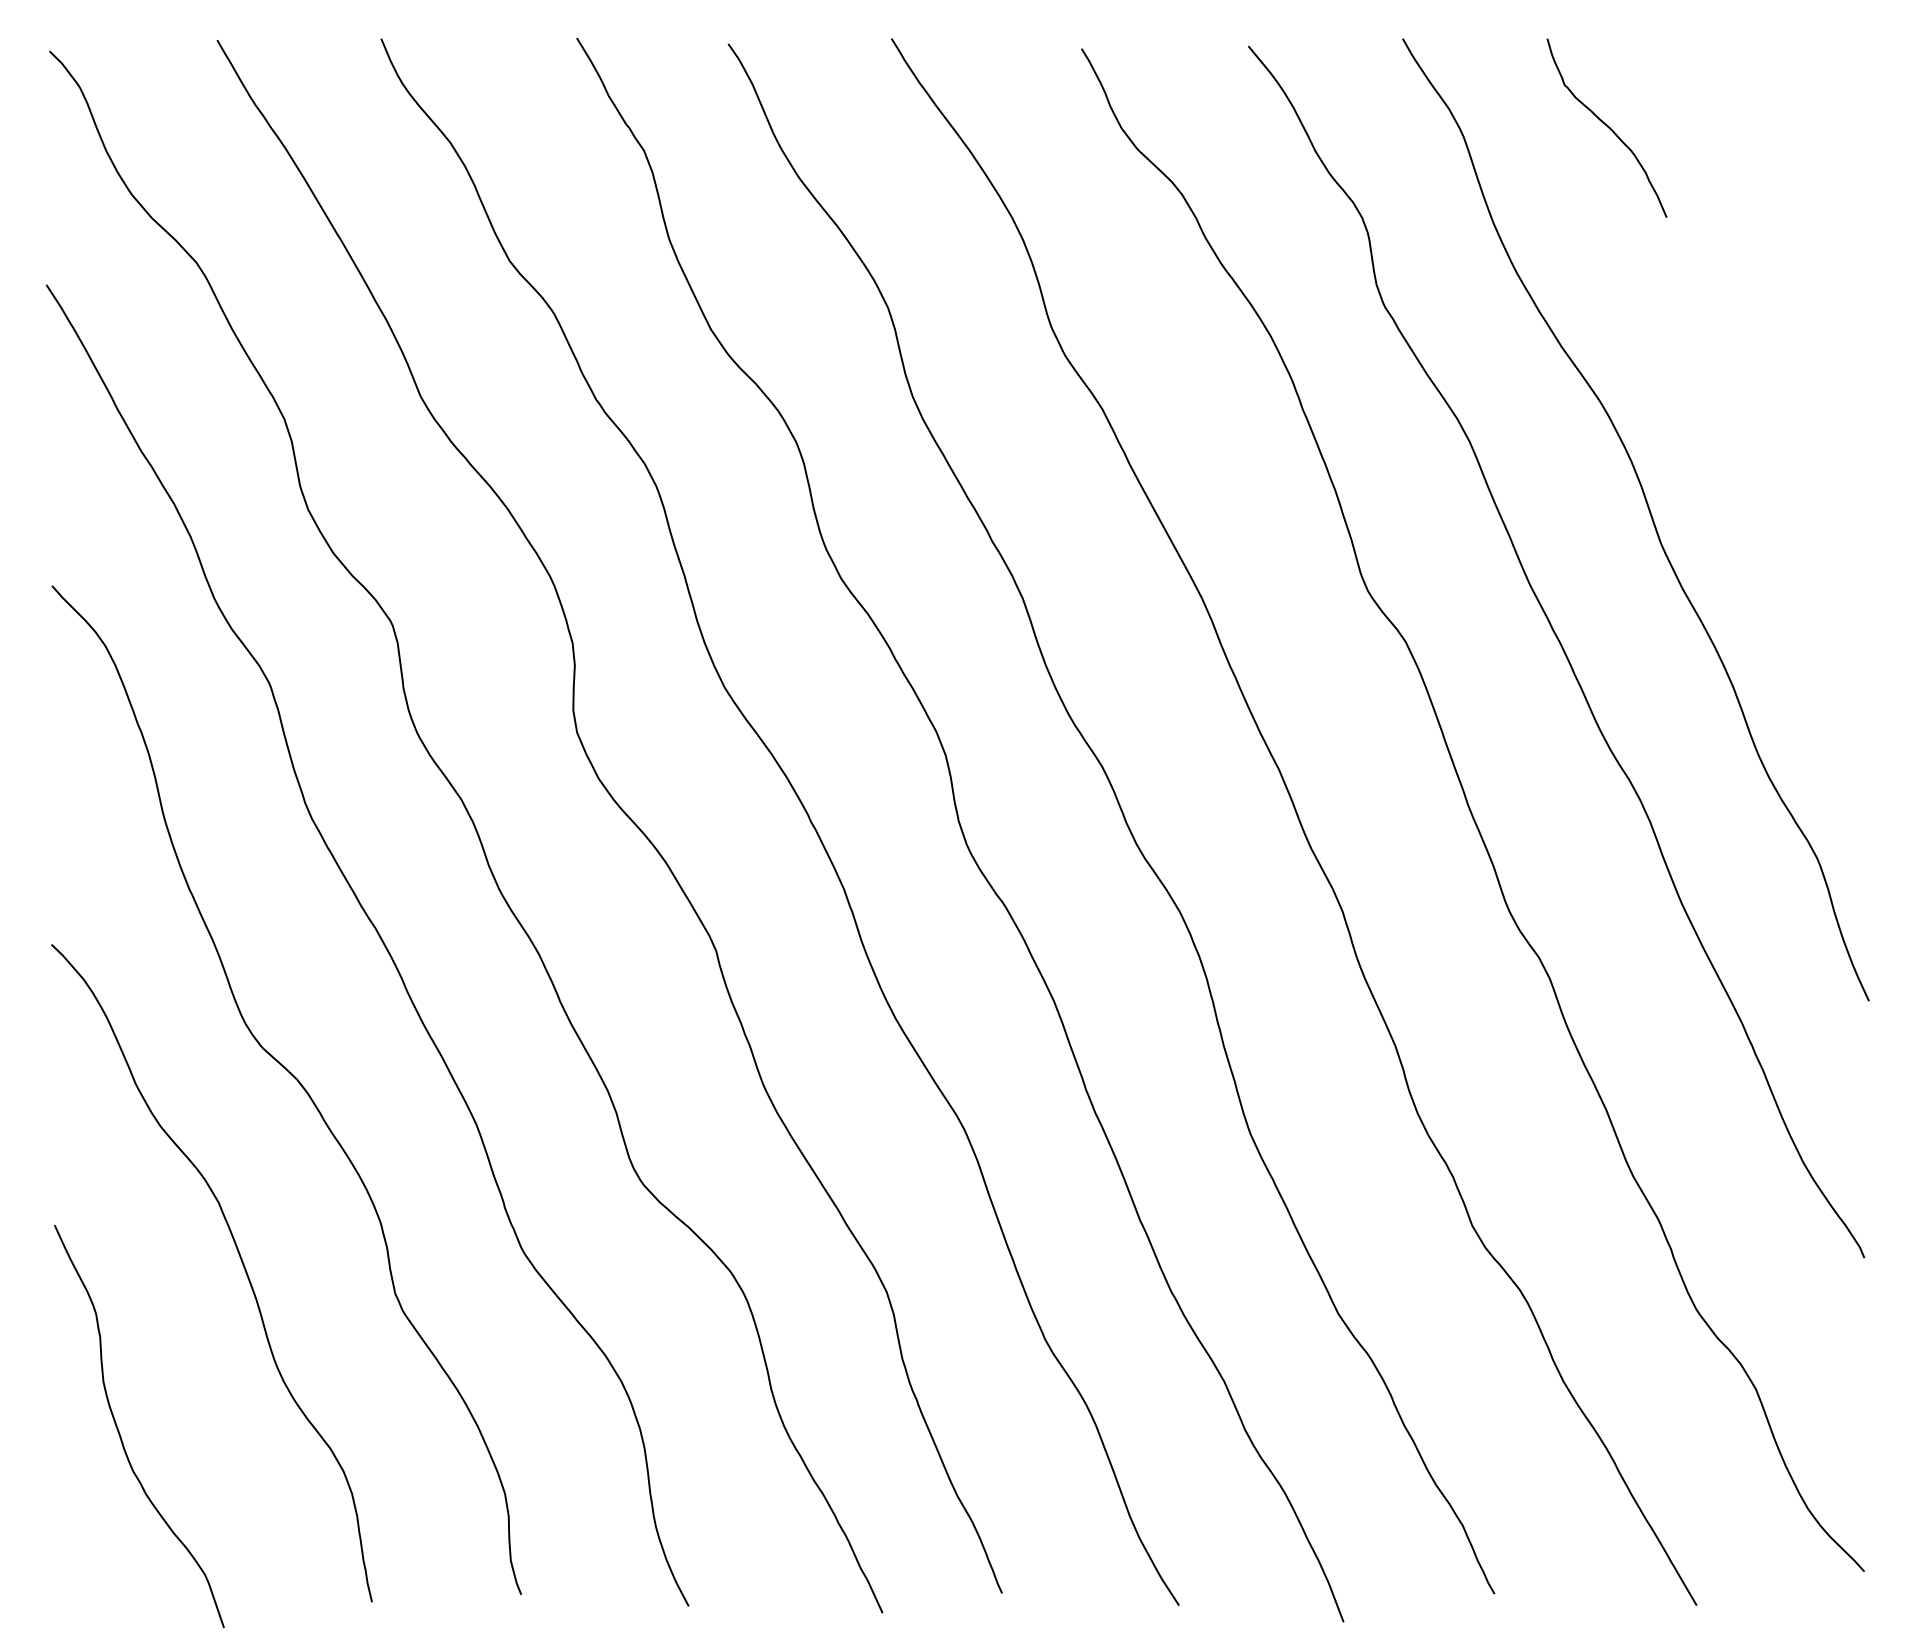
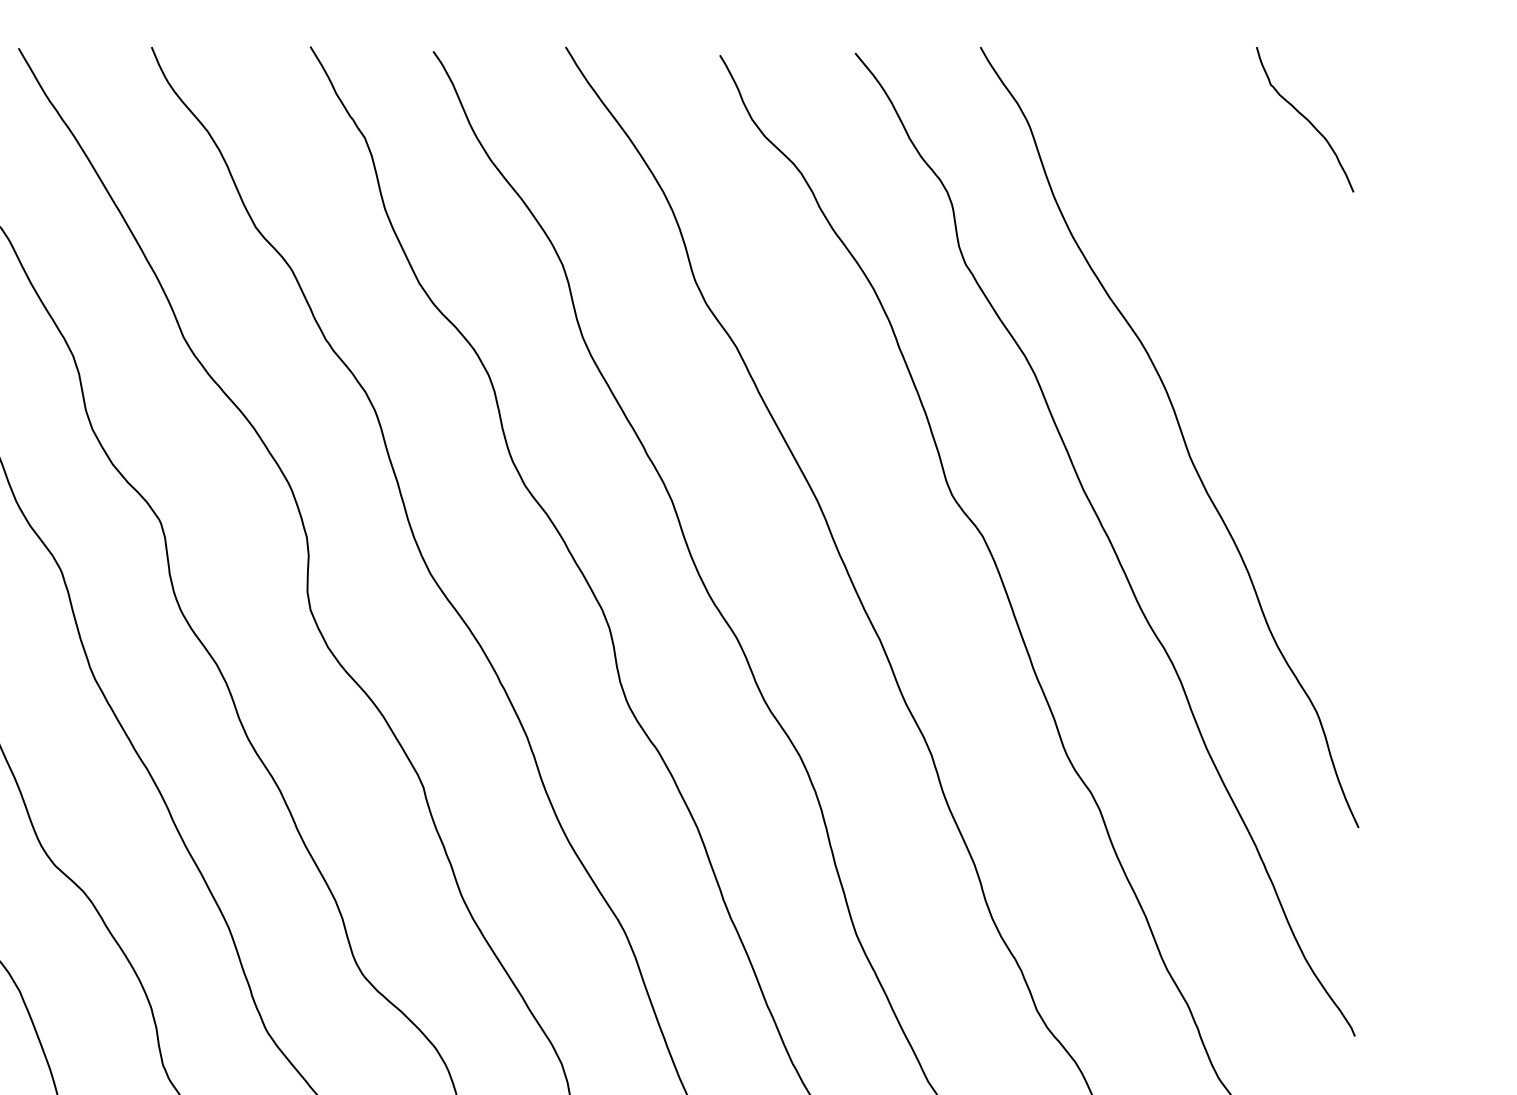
curve: (1606, 126) -> (1304, 118), moved

